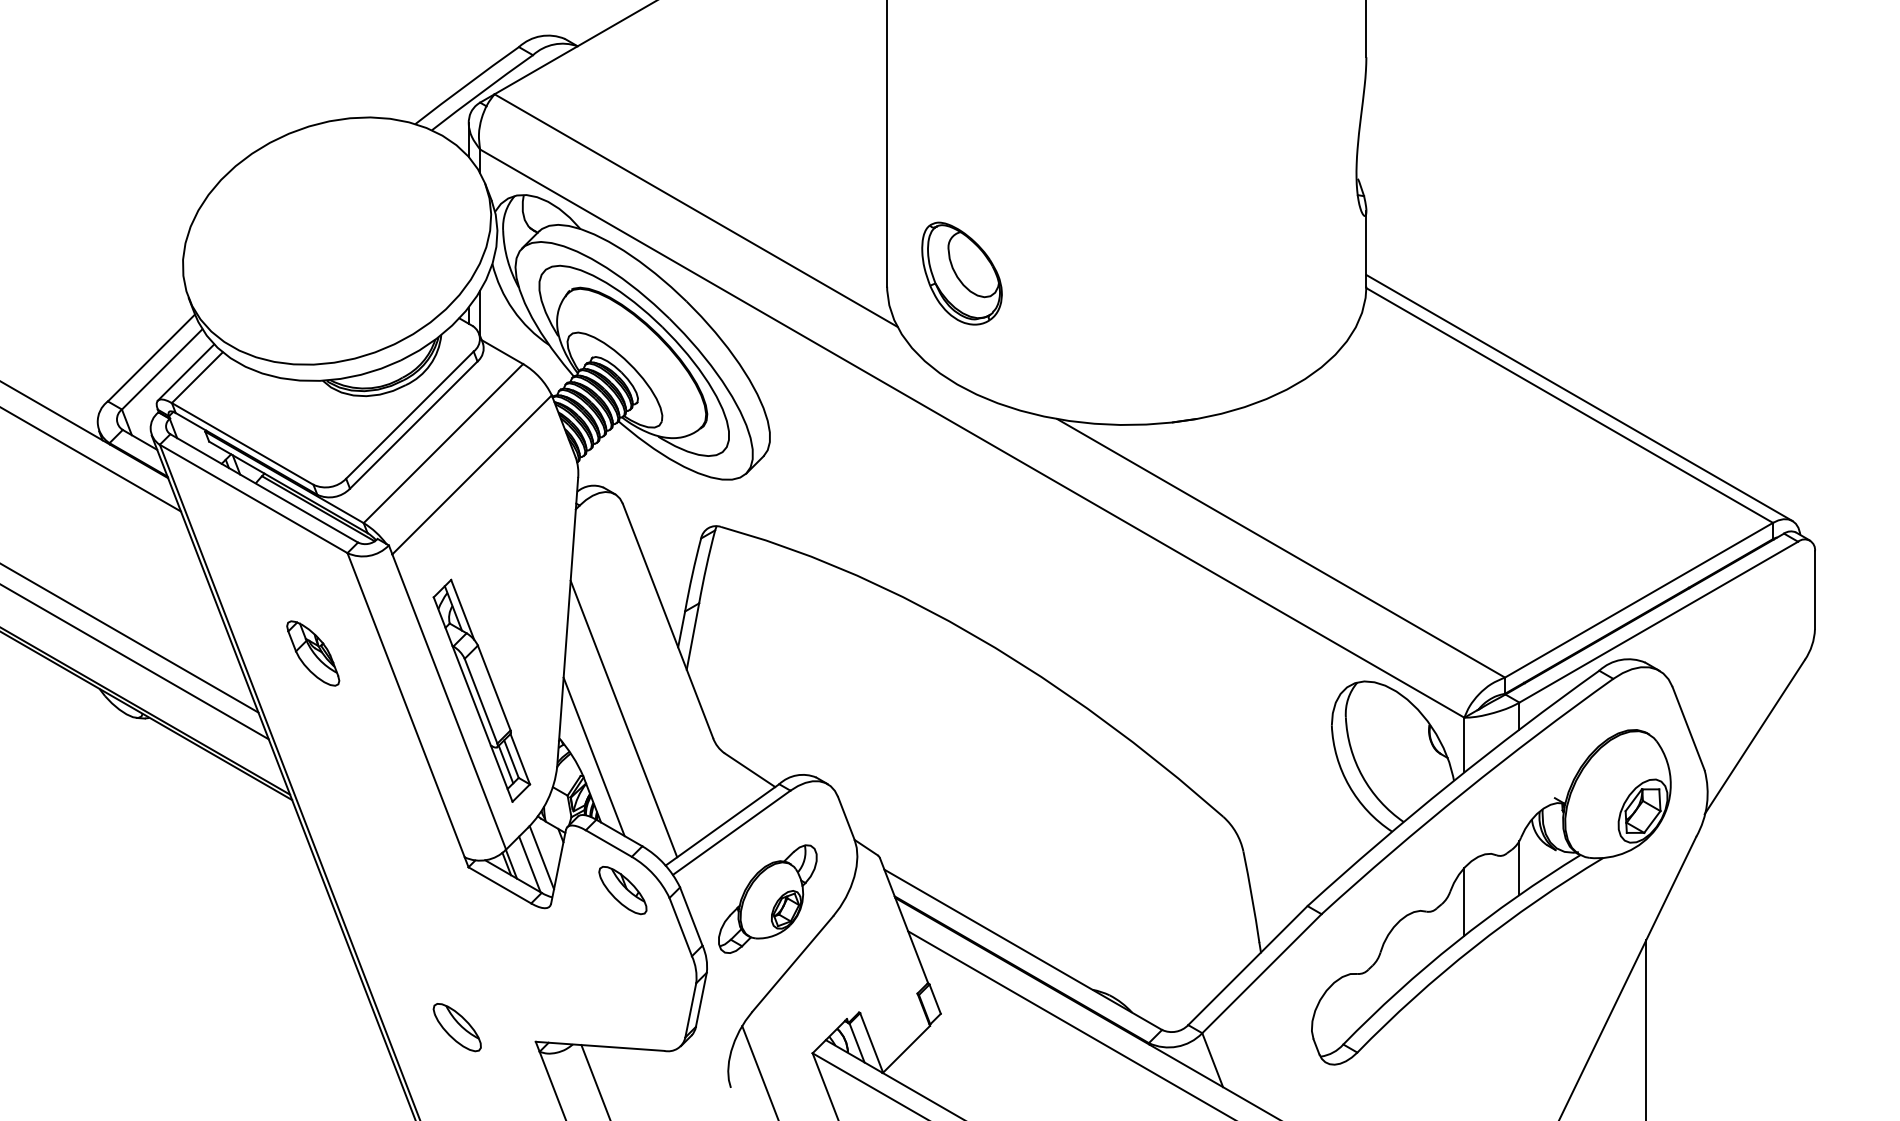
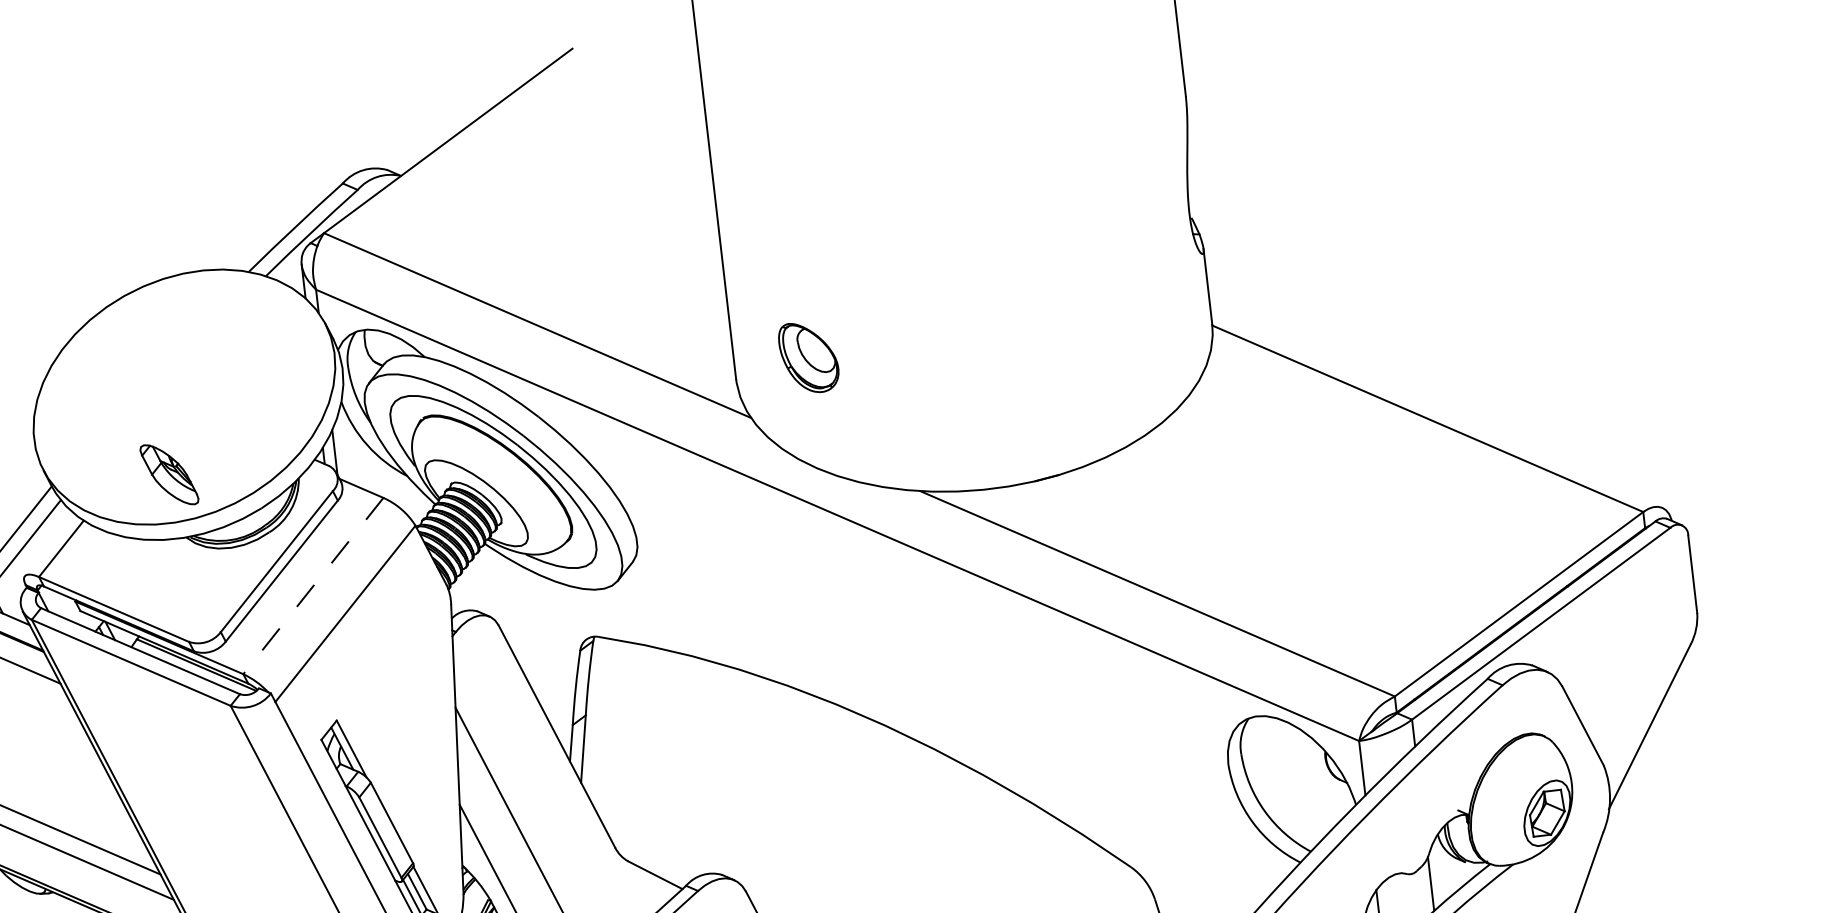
part: (961, 273) -> (808, 357), size x0.7
line: (185, 372) -> (49, 545), removed
line: (1579, 397) -> (1436, 409), removed
line: (443, 443) -> (313, 585), solid -> dashed
part: (313, 653) -> (169, 474), moved

